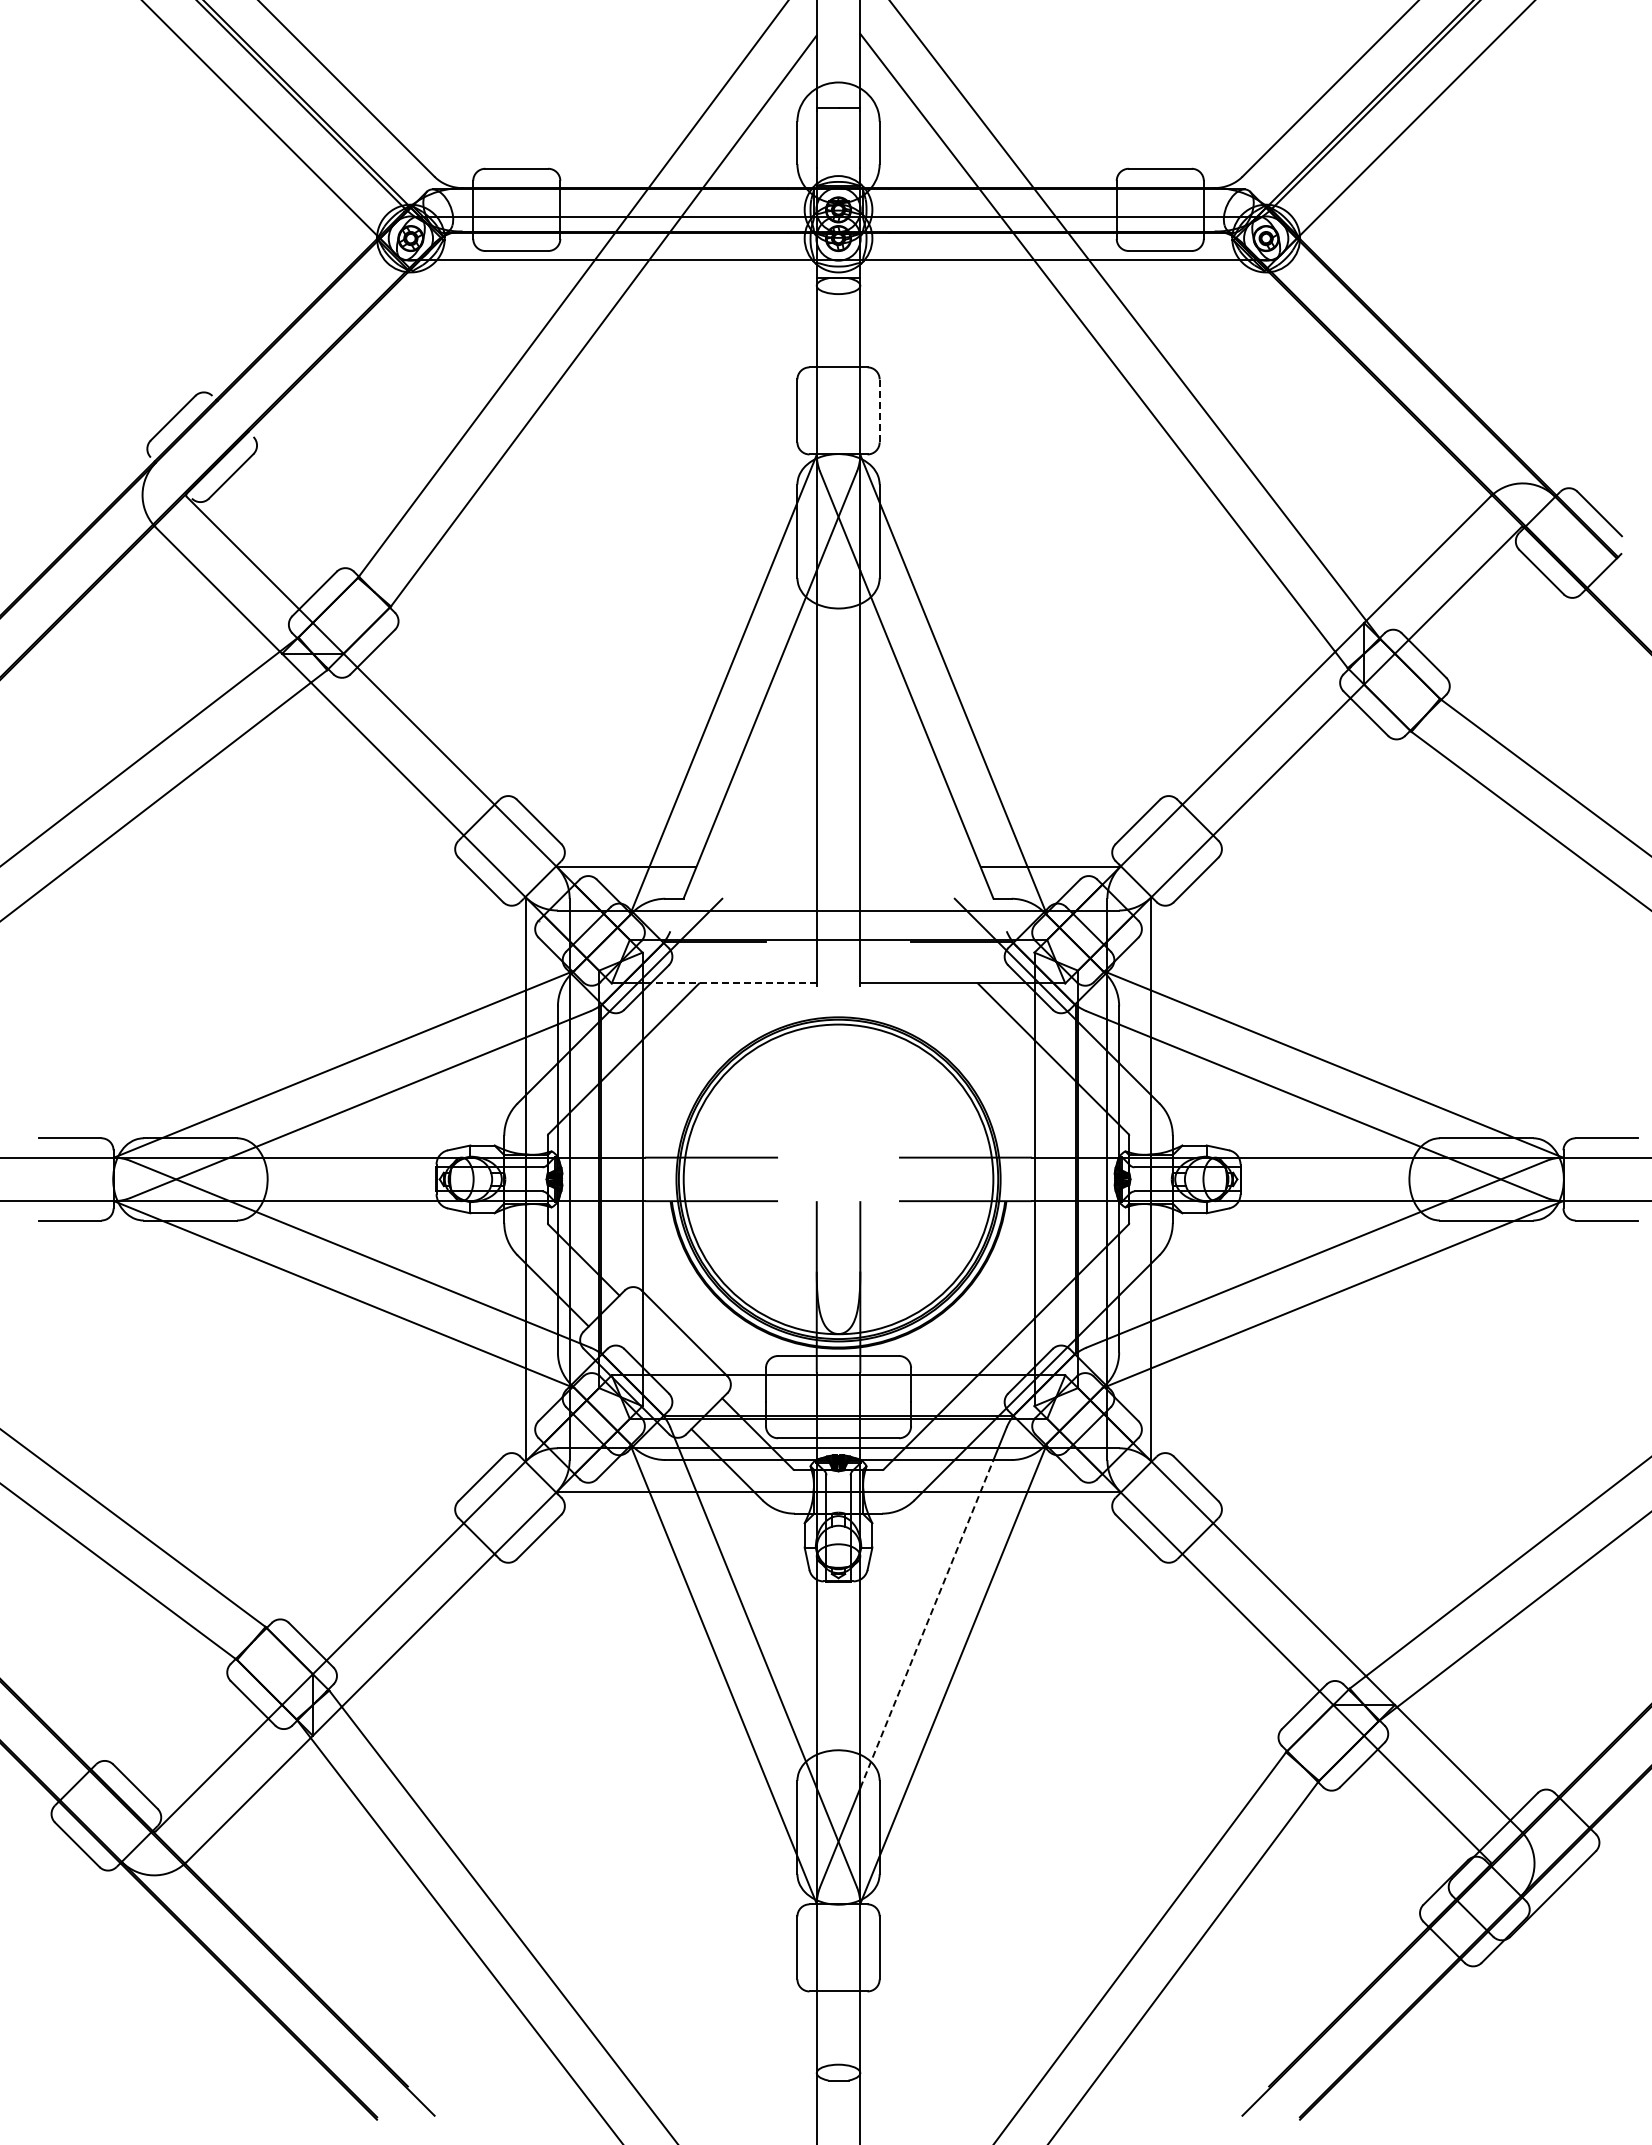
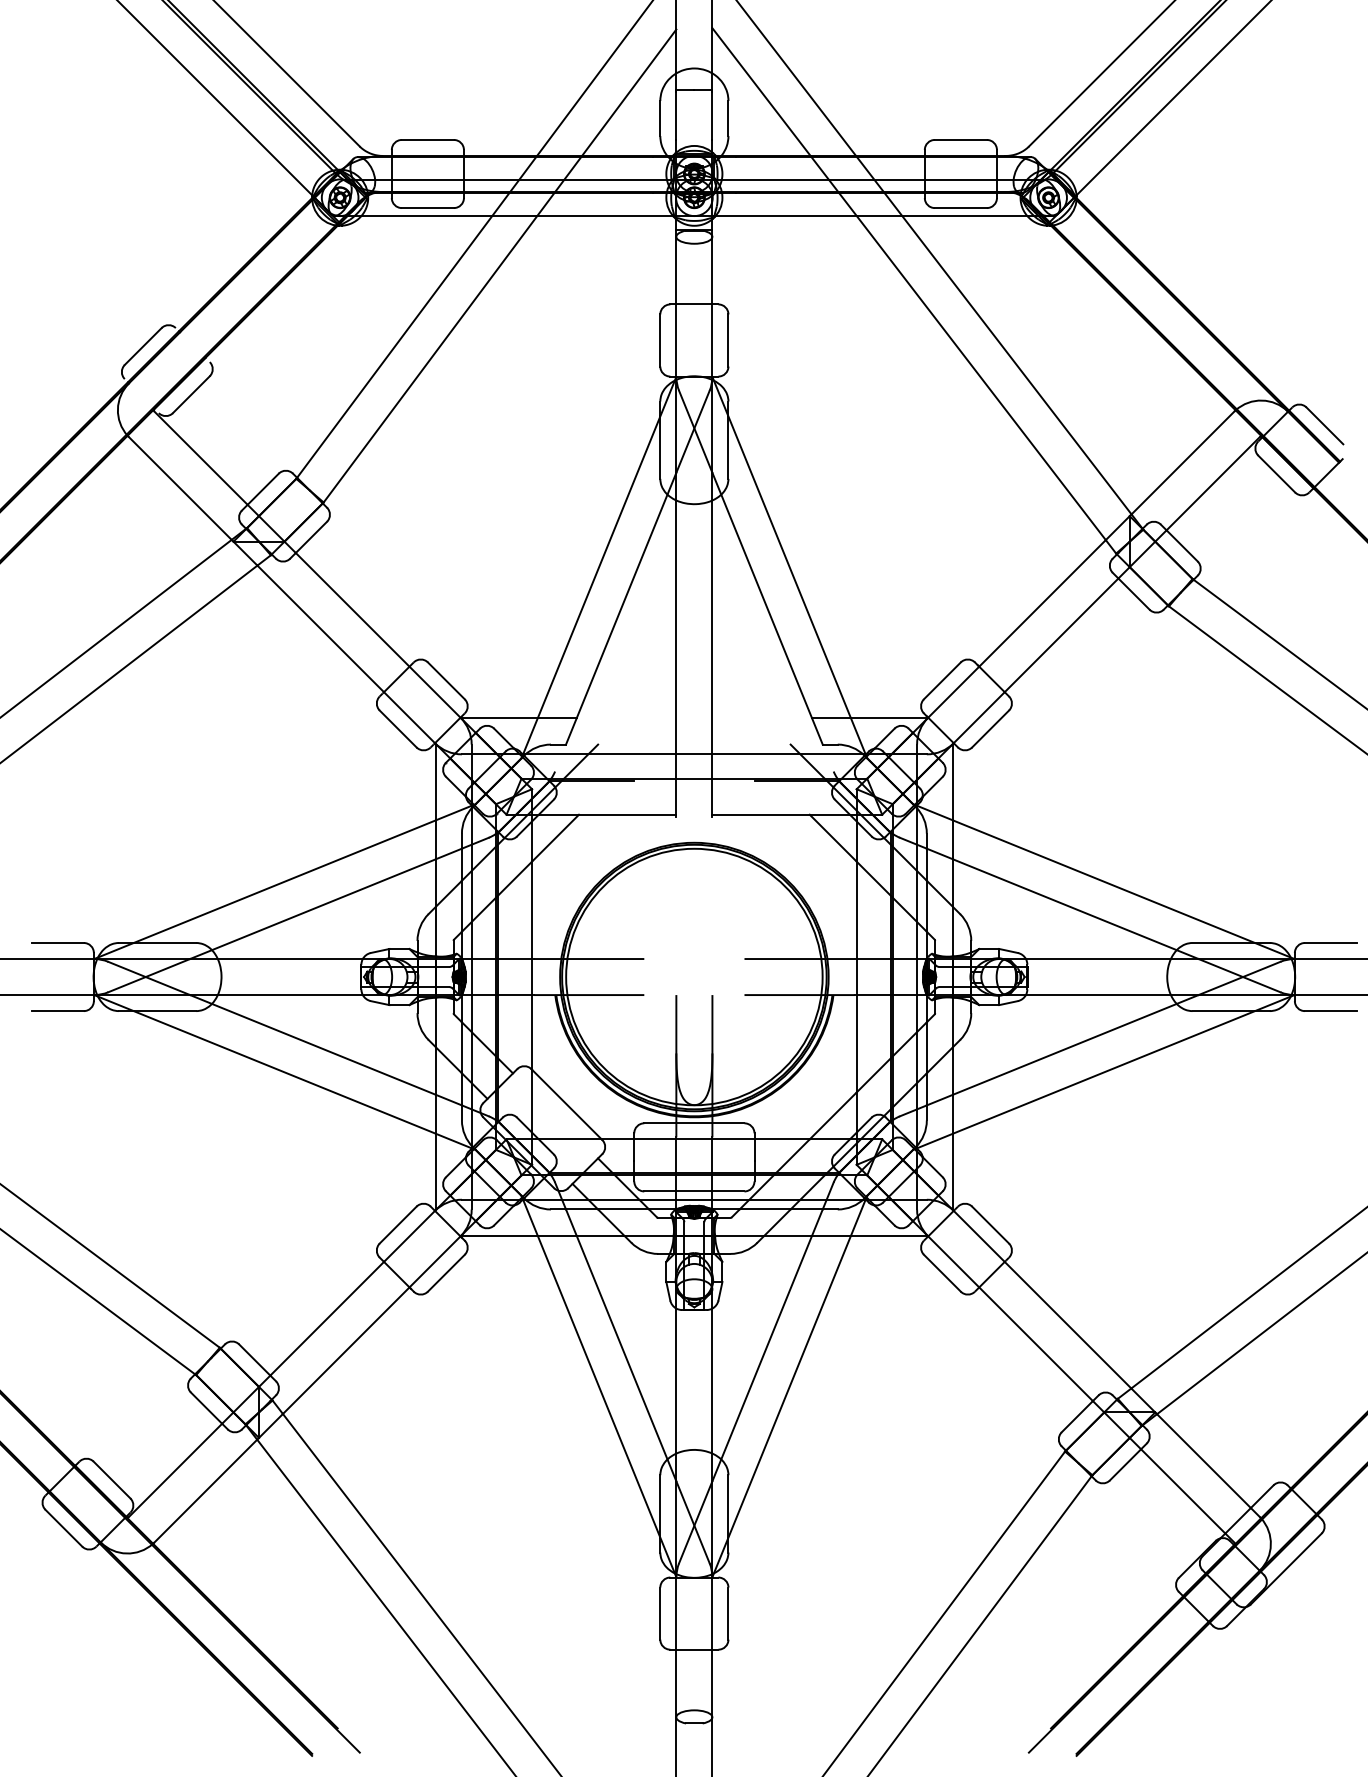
line: (879, 410) -> (728, 340), dashed -> solid
line: (733, 983) -> (607, 814), dashed -> solid
line: (927, 1623) -> (768, 1344), dashed -> solid

